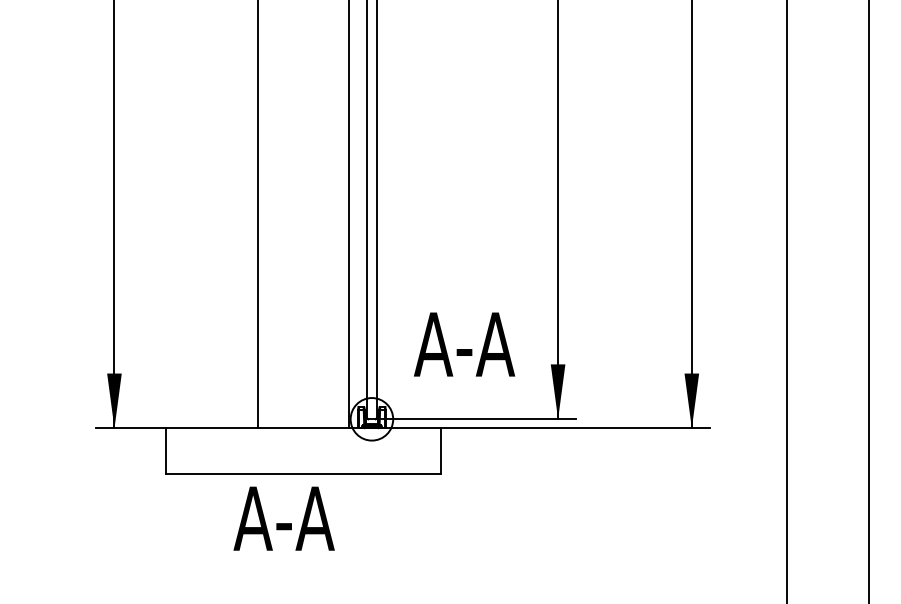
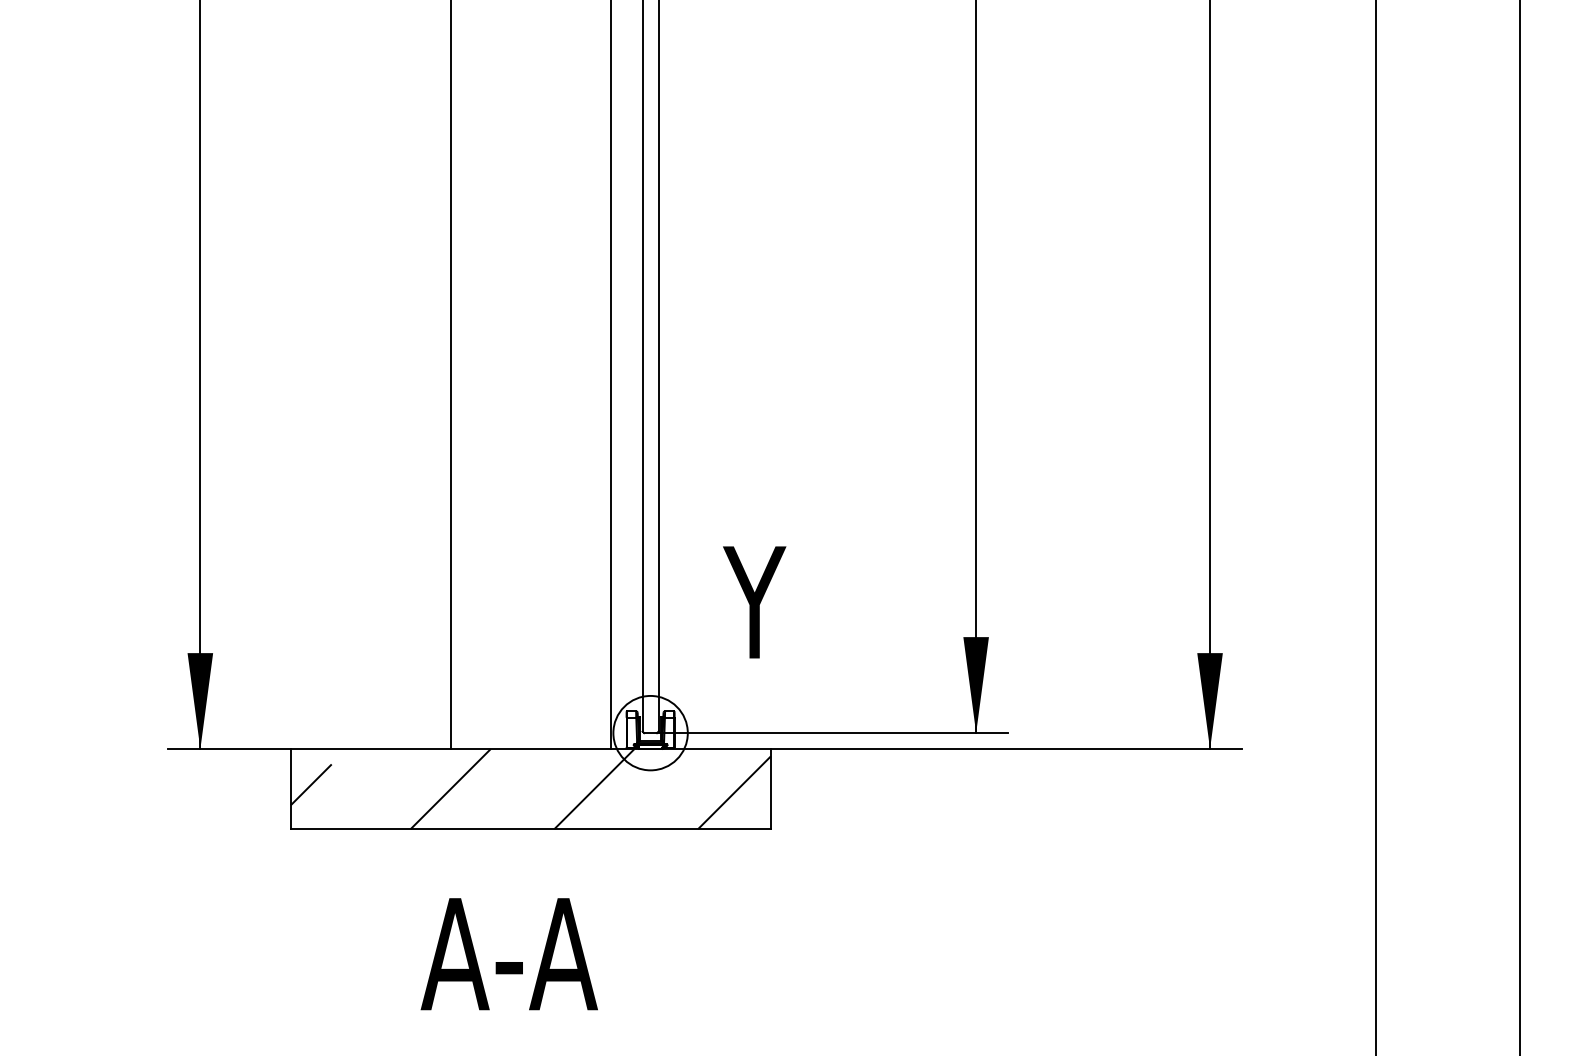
text: (464, 344) -> (812, 602), A-A -> Y
hatch: (303, 451) -> (530, 789), added
text: (283, 518) -> (508, 953), moved

